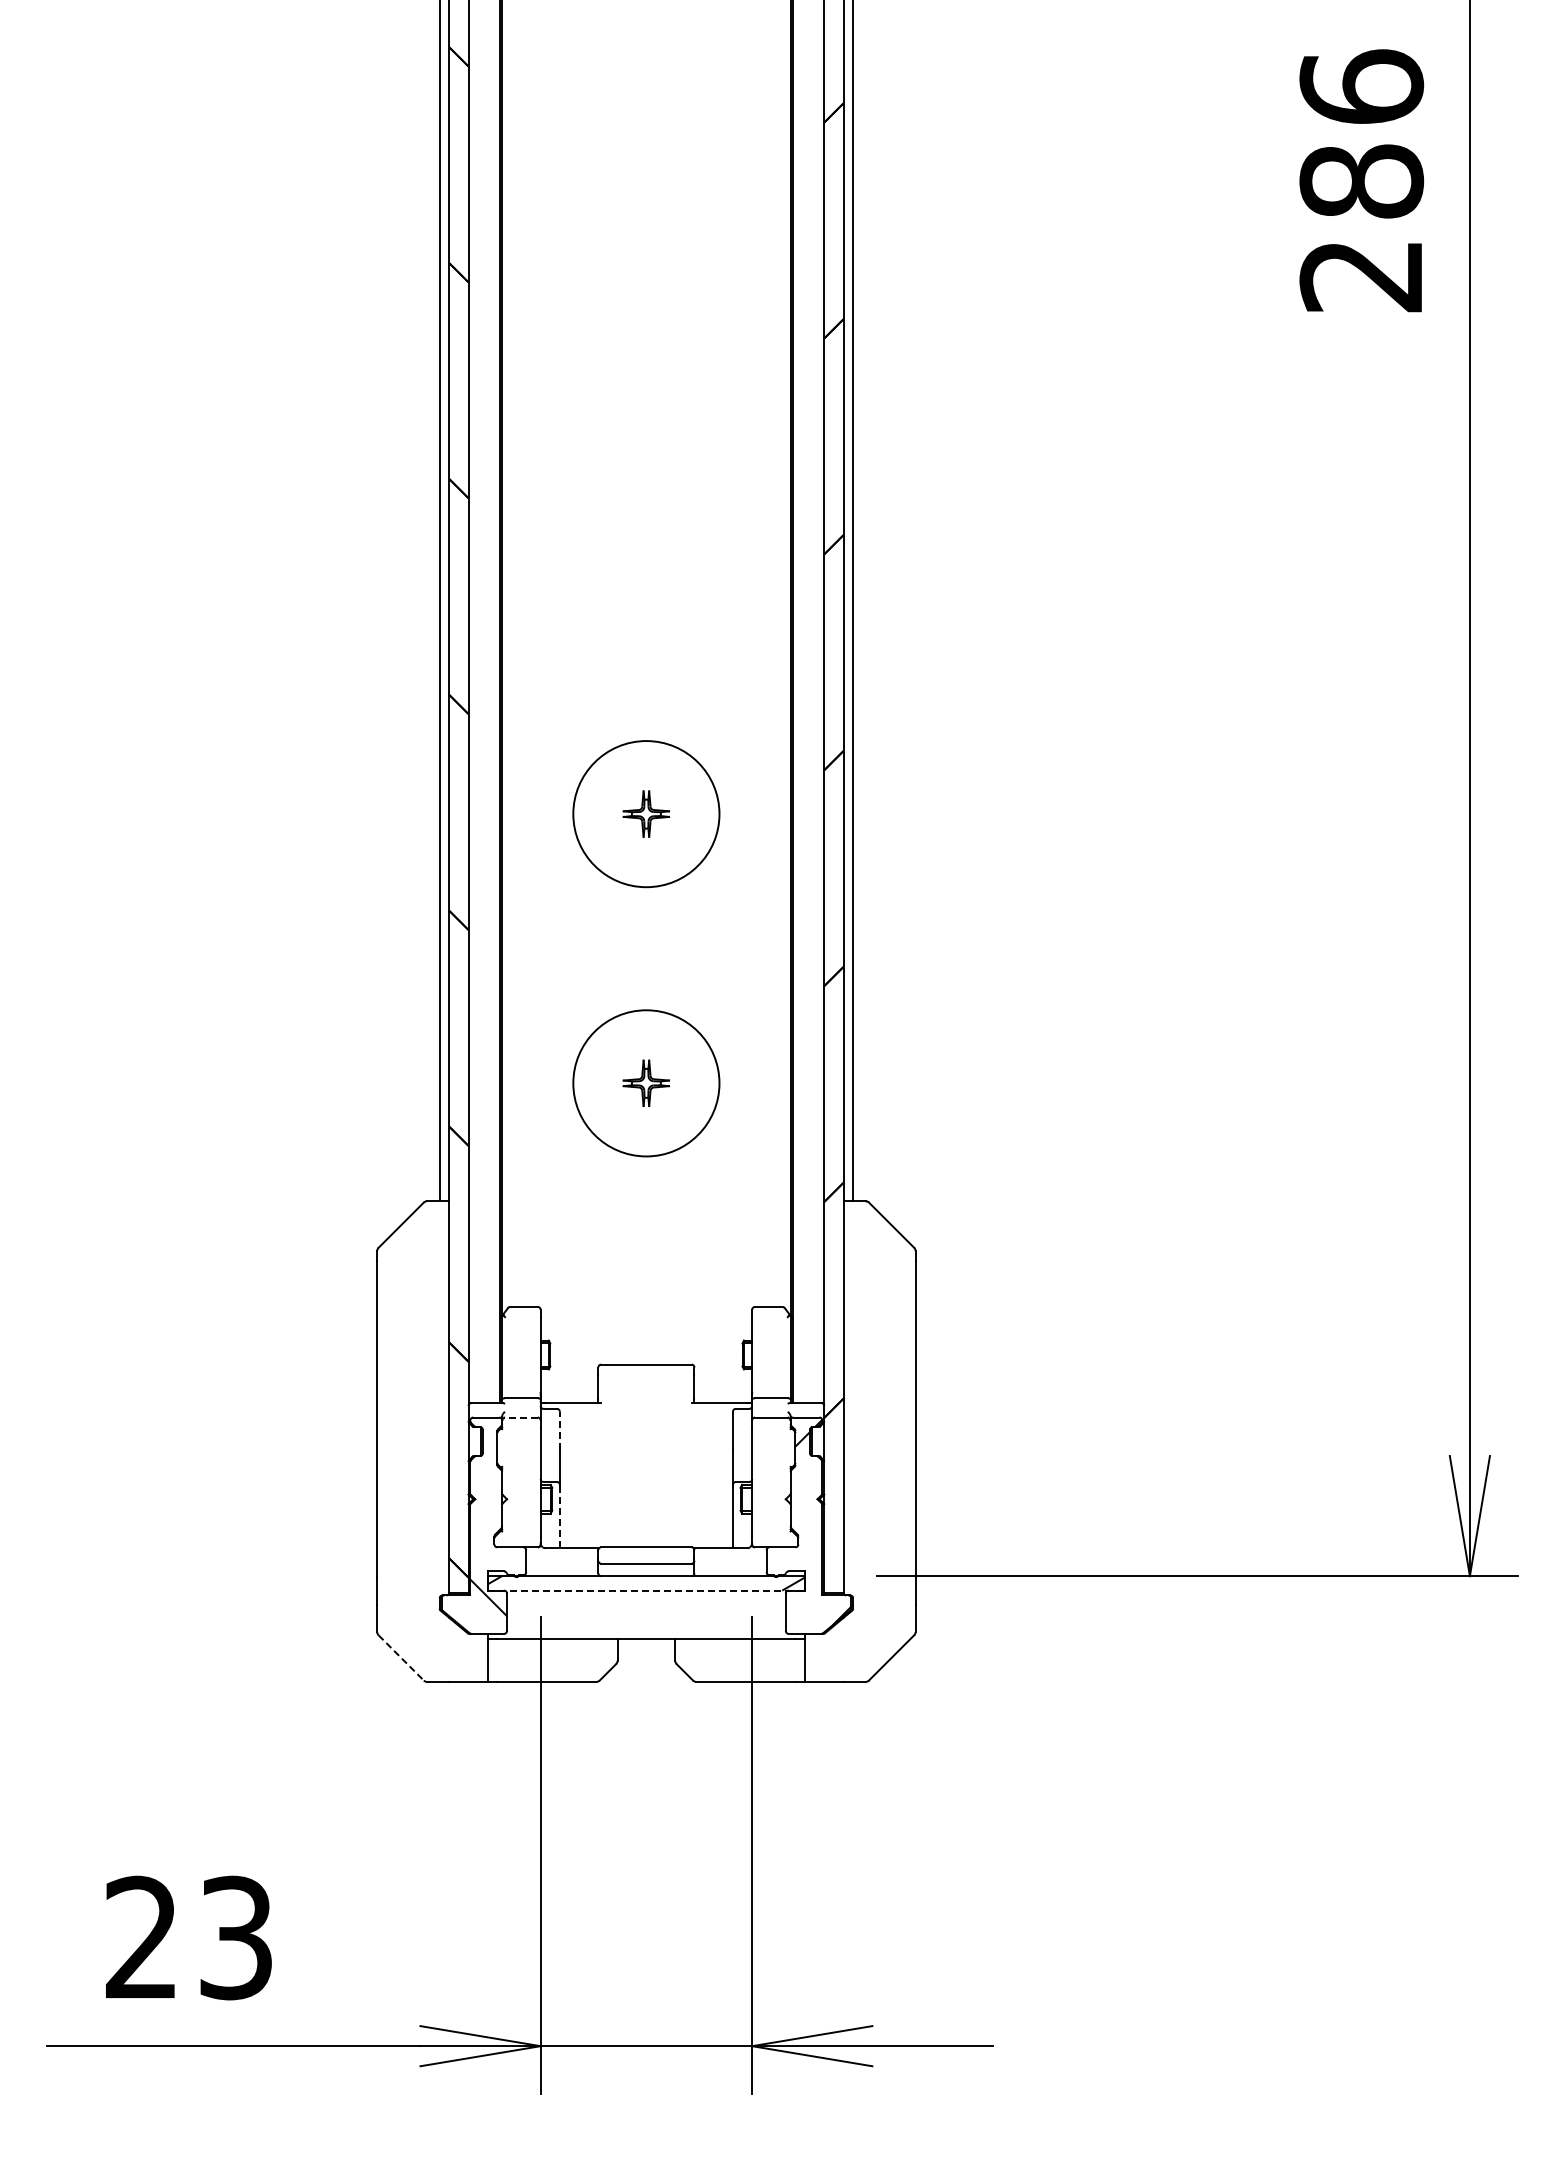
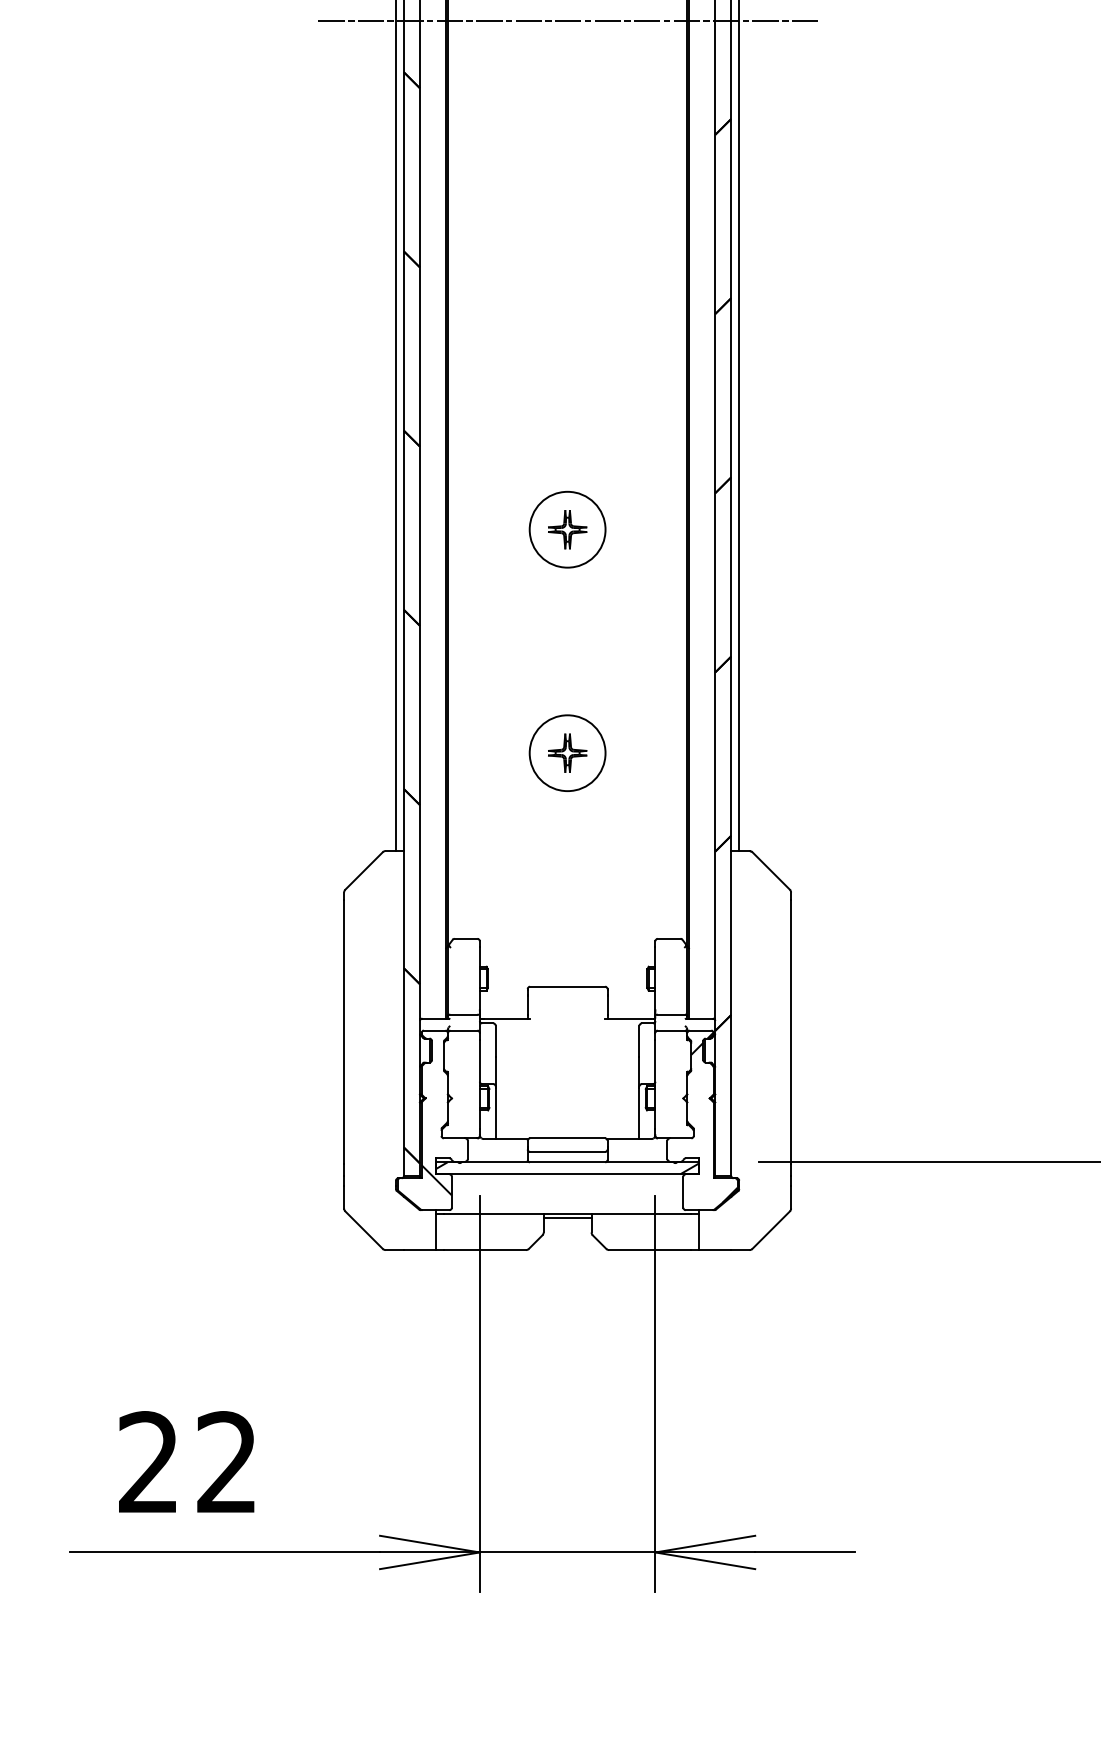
line: (646, 201) -> (567, 21), added
circle: (646, 813) -> (567, 529), size x0.62
circle: (646, 1083) -> (567, 753), size x0.62
line: (520, 1417) -> (463, 1030), dashed -> solid
line: (559, 1430) -> (495, 1041), dashed -> solid
line: (559, 1517) -> (495, 1113), dashed -> solid
line: (646, 1590) -> (567, 1174), dashed -> solid
line: (646, 1643) -> (567, 1218), added
line: (401, 1658) -> (364, 1230), dashed -> solid
text: (235, 1937) -> (226, 1462), 23 -> 22

